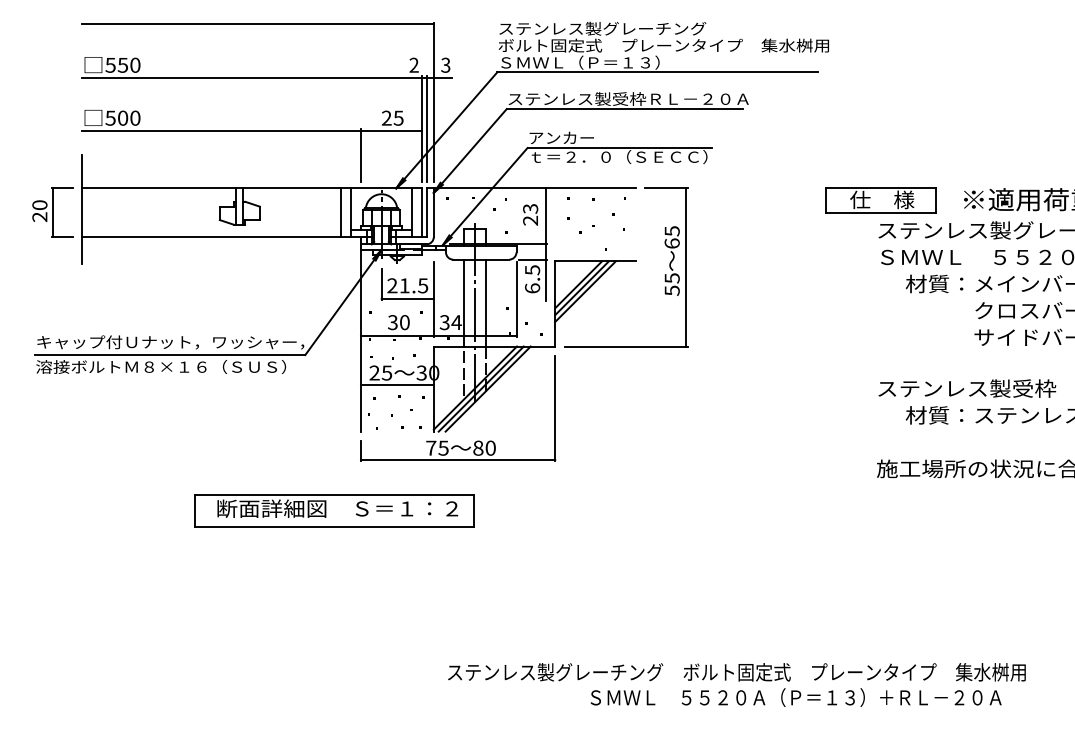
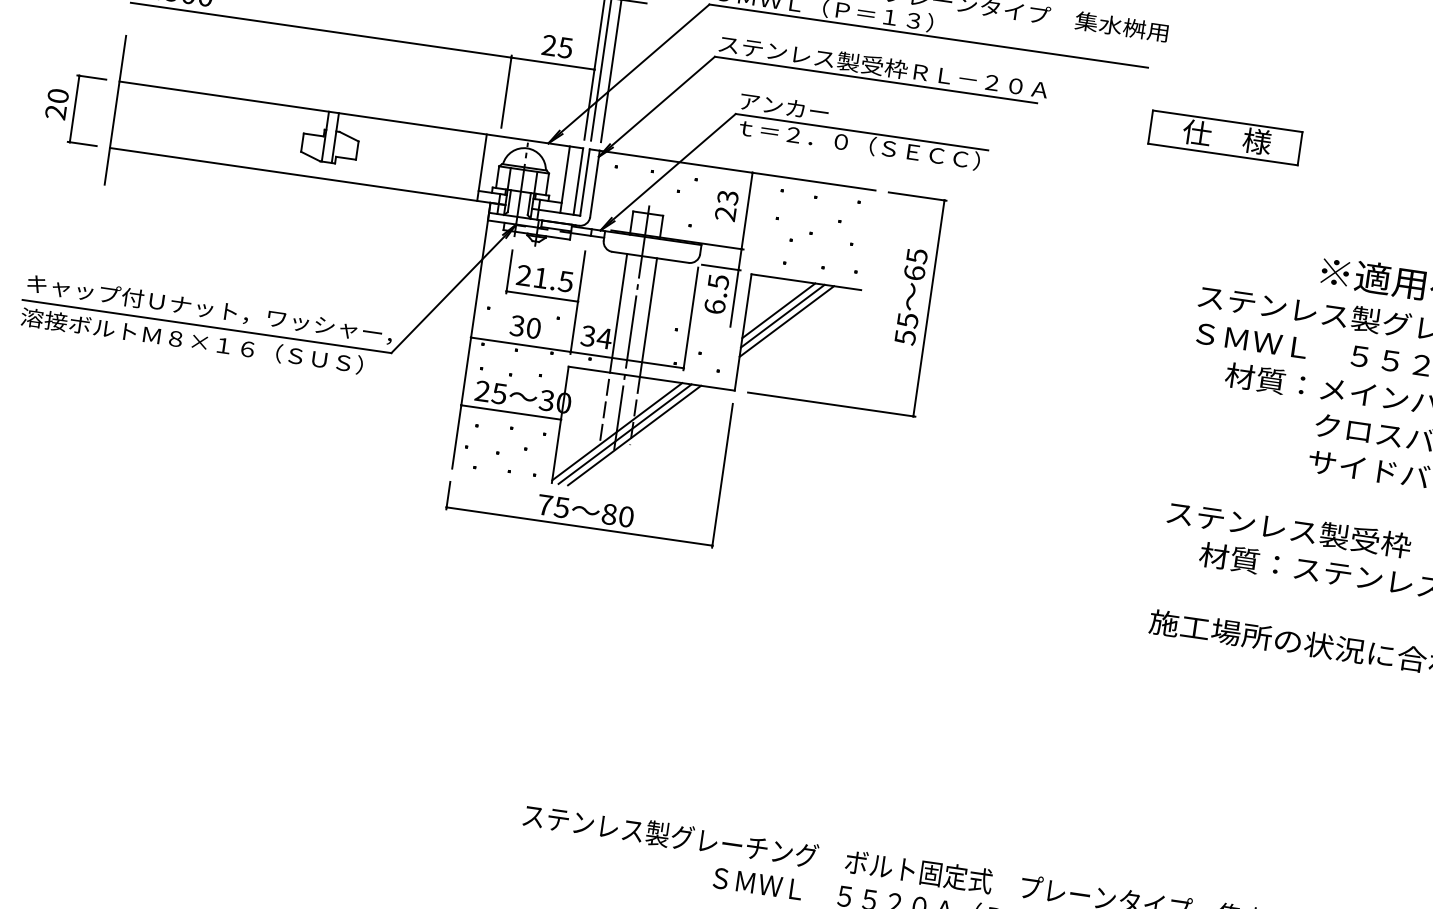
part: (880, 200) -> (1224, 137), moved
line: (341, 212) -> (468, 165), removed
part: (334, 510) -> (400, 571), removed

